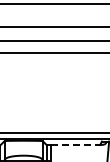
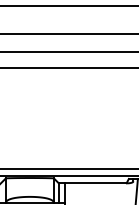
line: (76, 144) -> (96, 182), dashed -> solid

